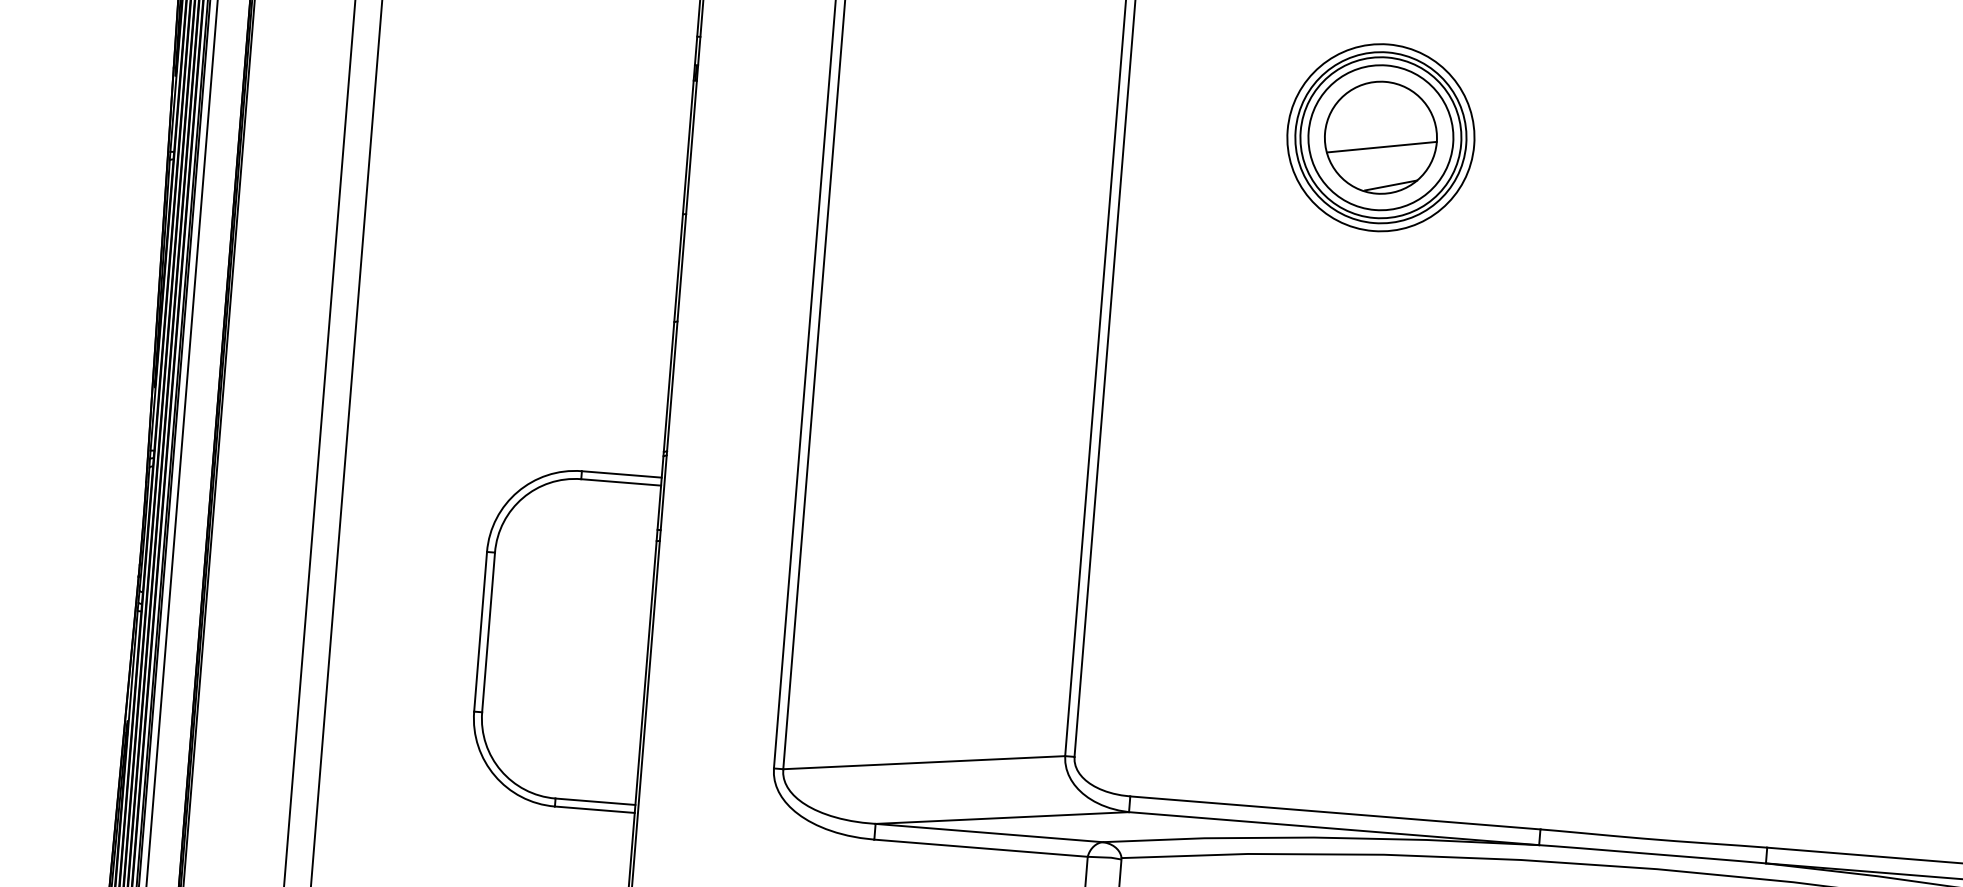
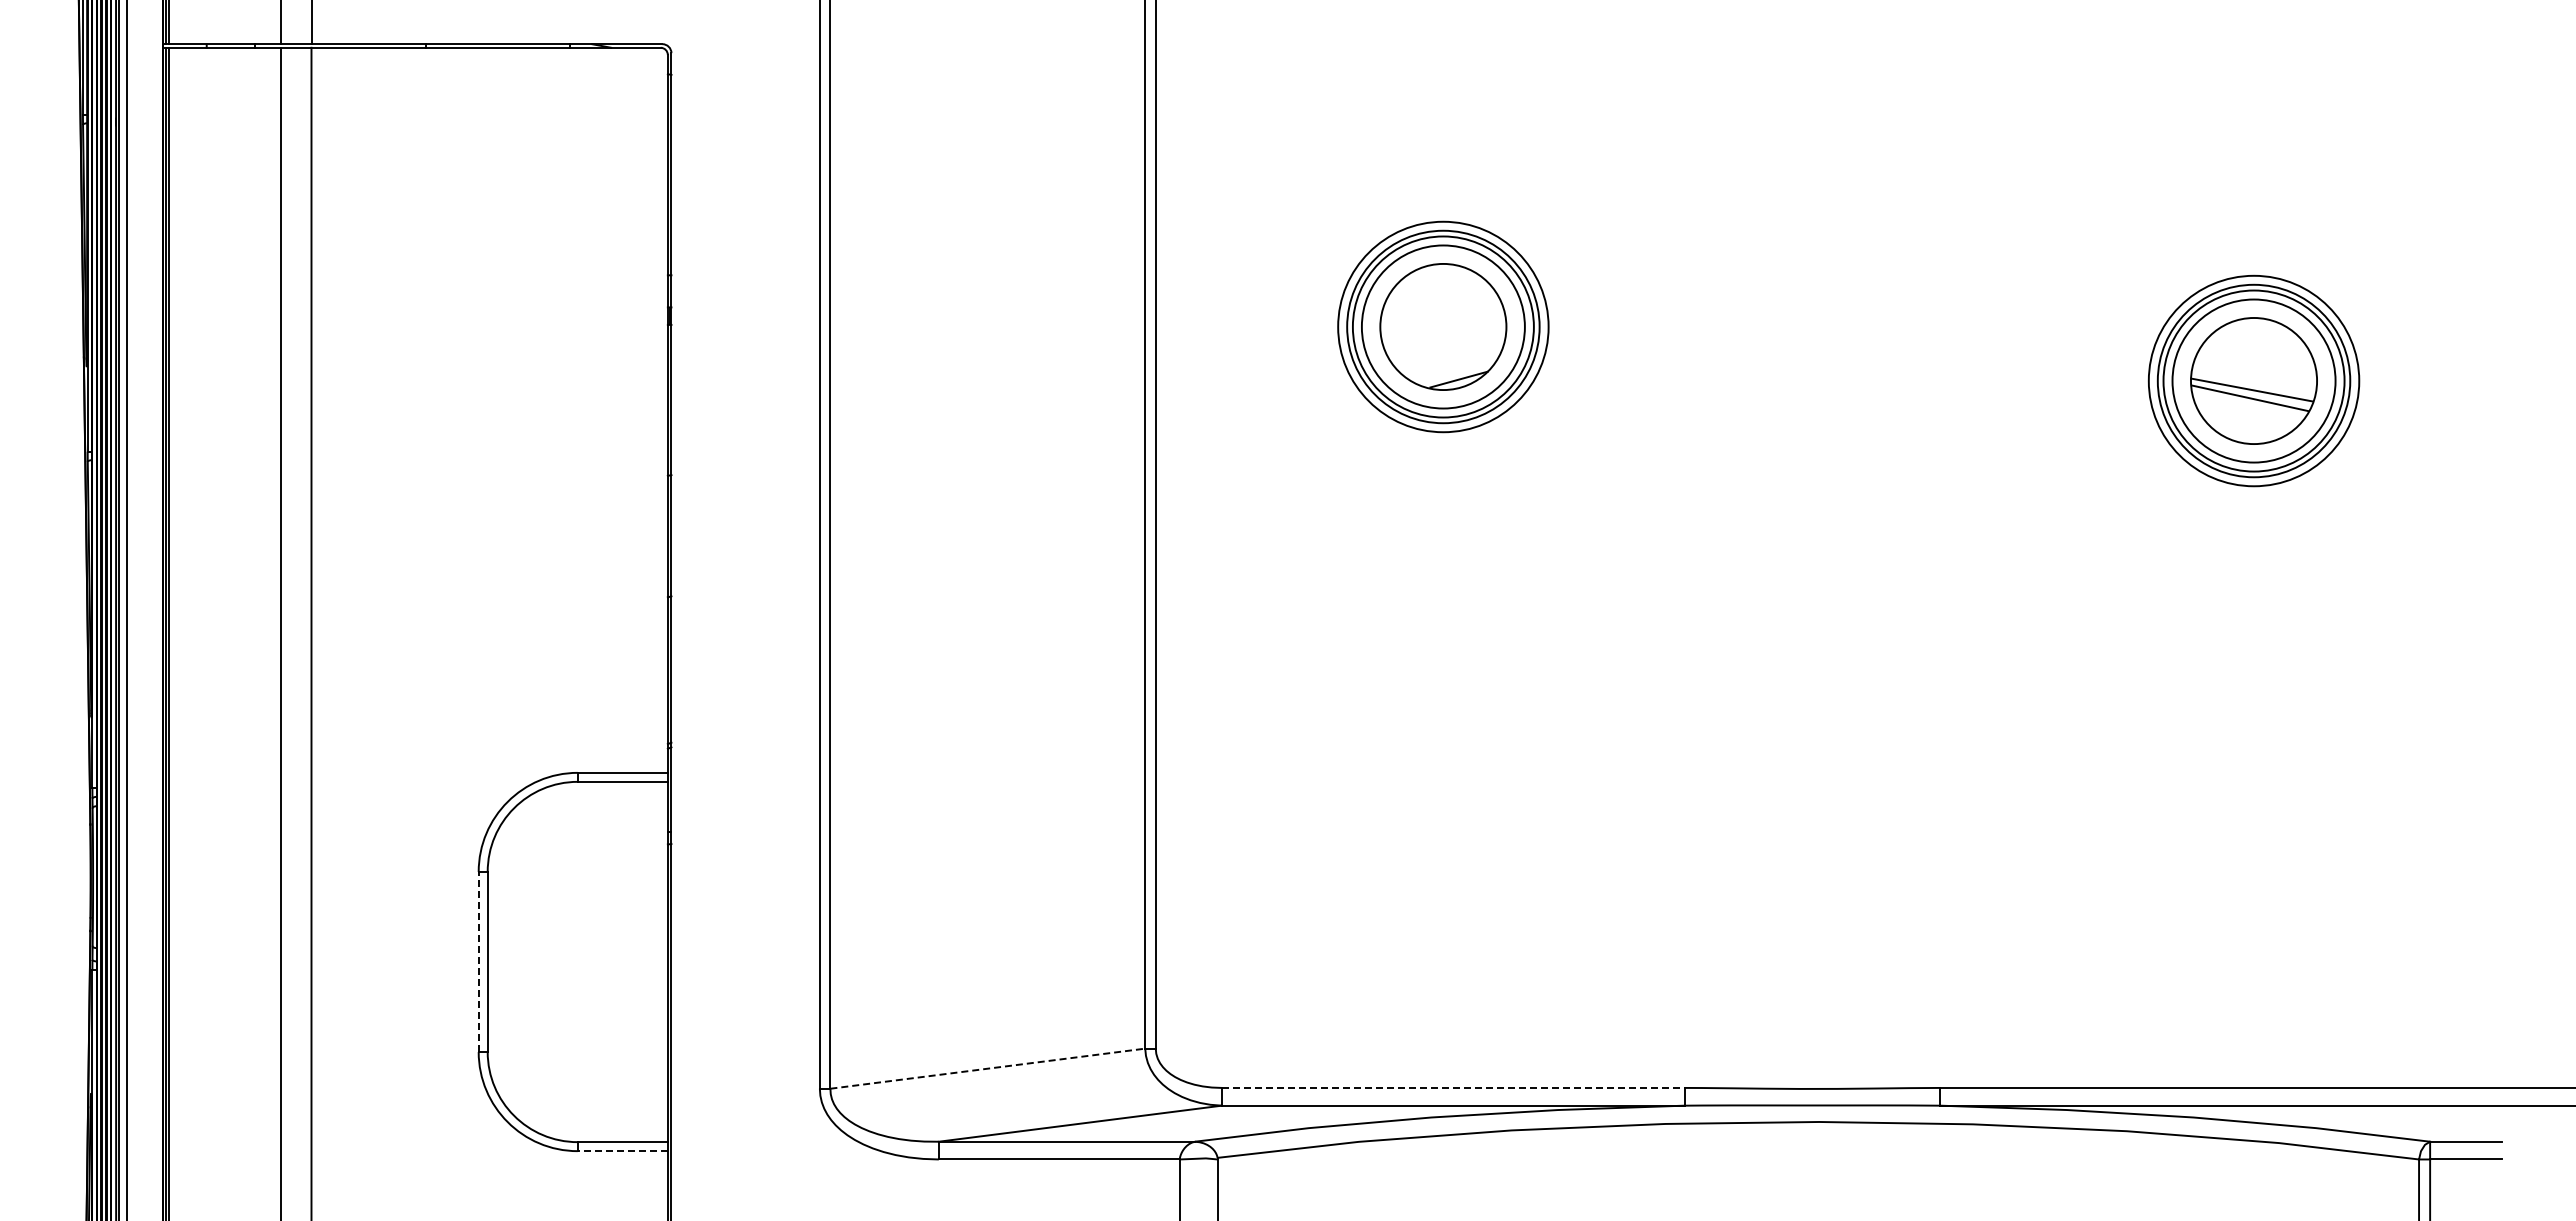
line: (1382, 147) -> (1445, 337), removed
line: (480, 631) -> (478, 961), solid -> dashed
line: (923, 762) -> (987, 1068), solid -> dashed
line: (594, 810) -> (622, 1151), solid -> dashed
line: (1335, 812) -> (1453, 1087), solid -> dashed

